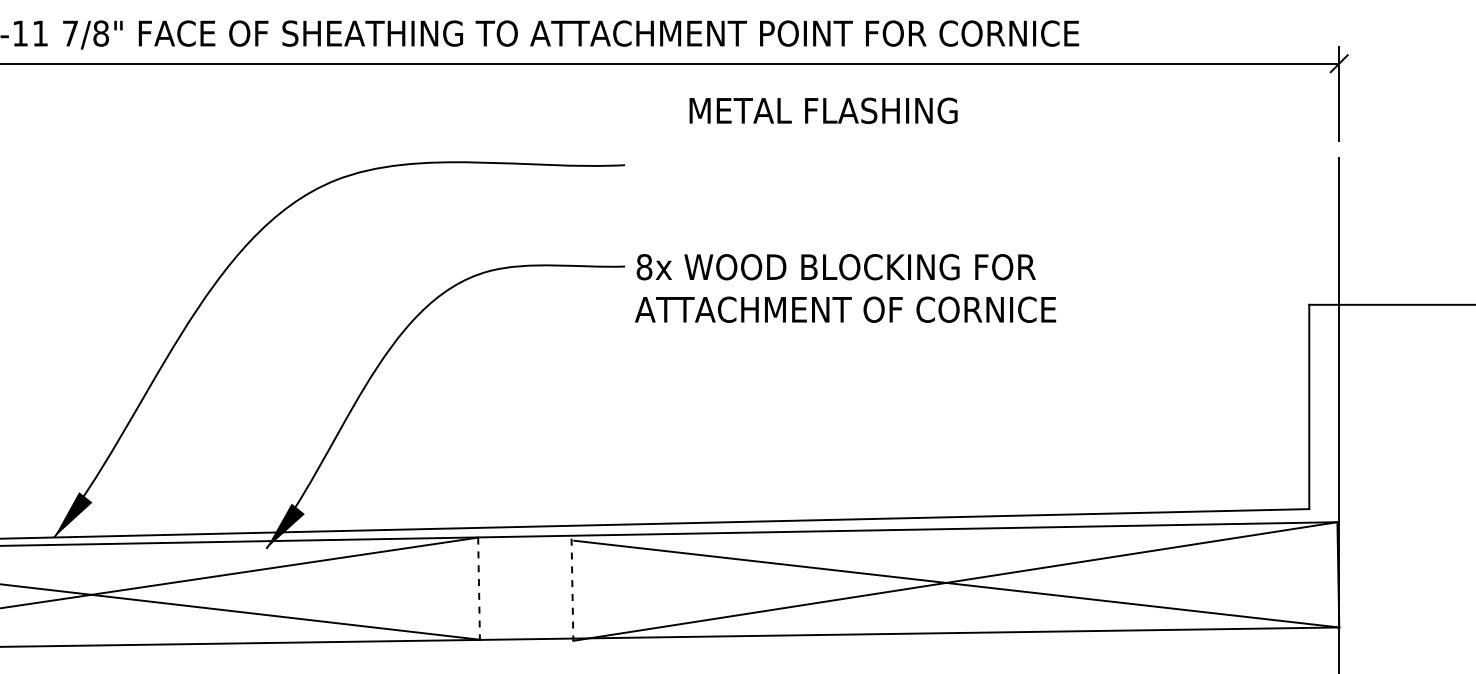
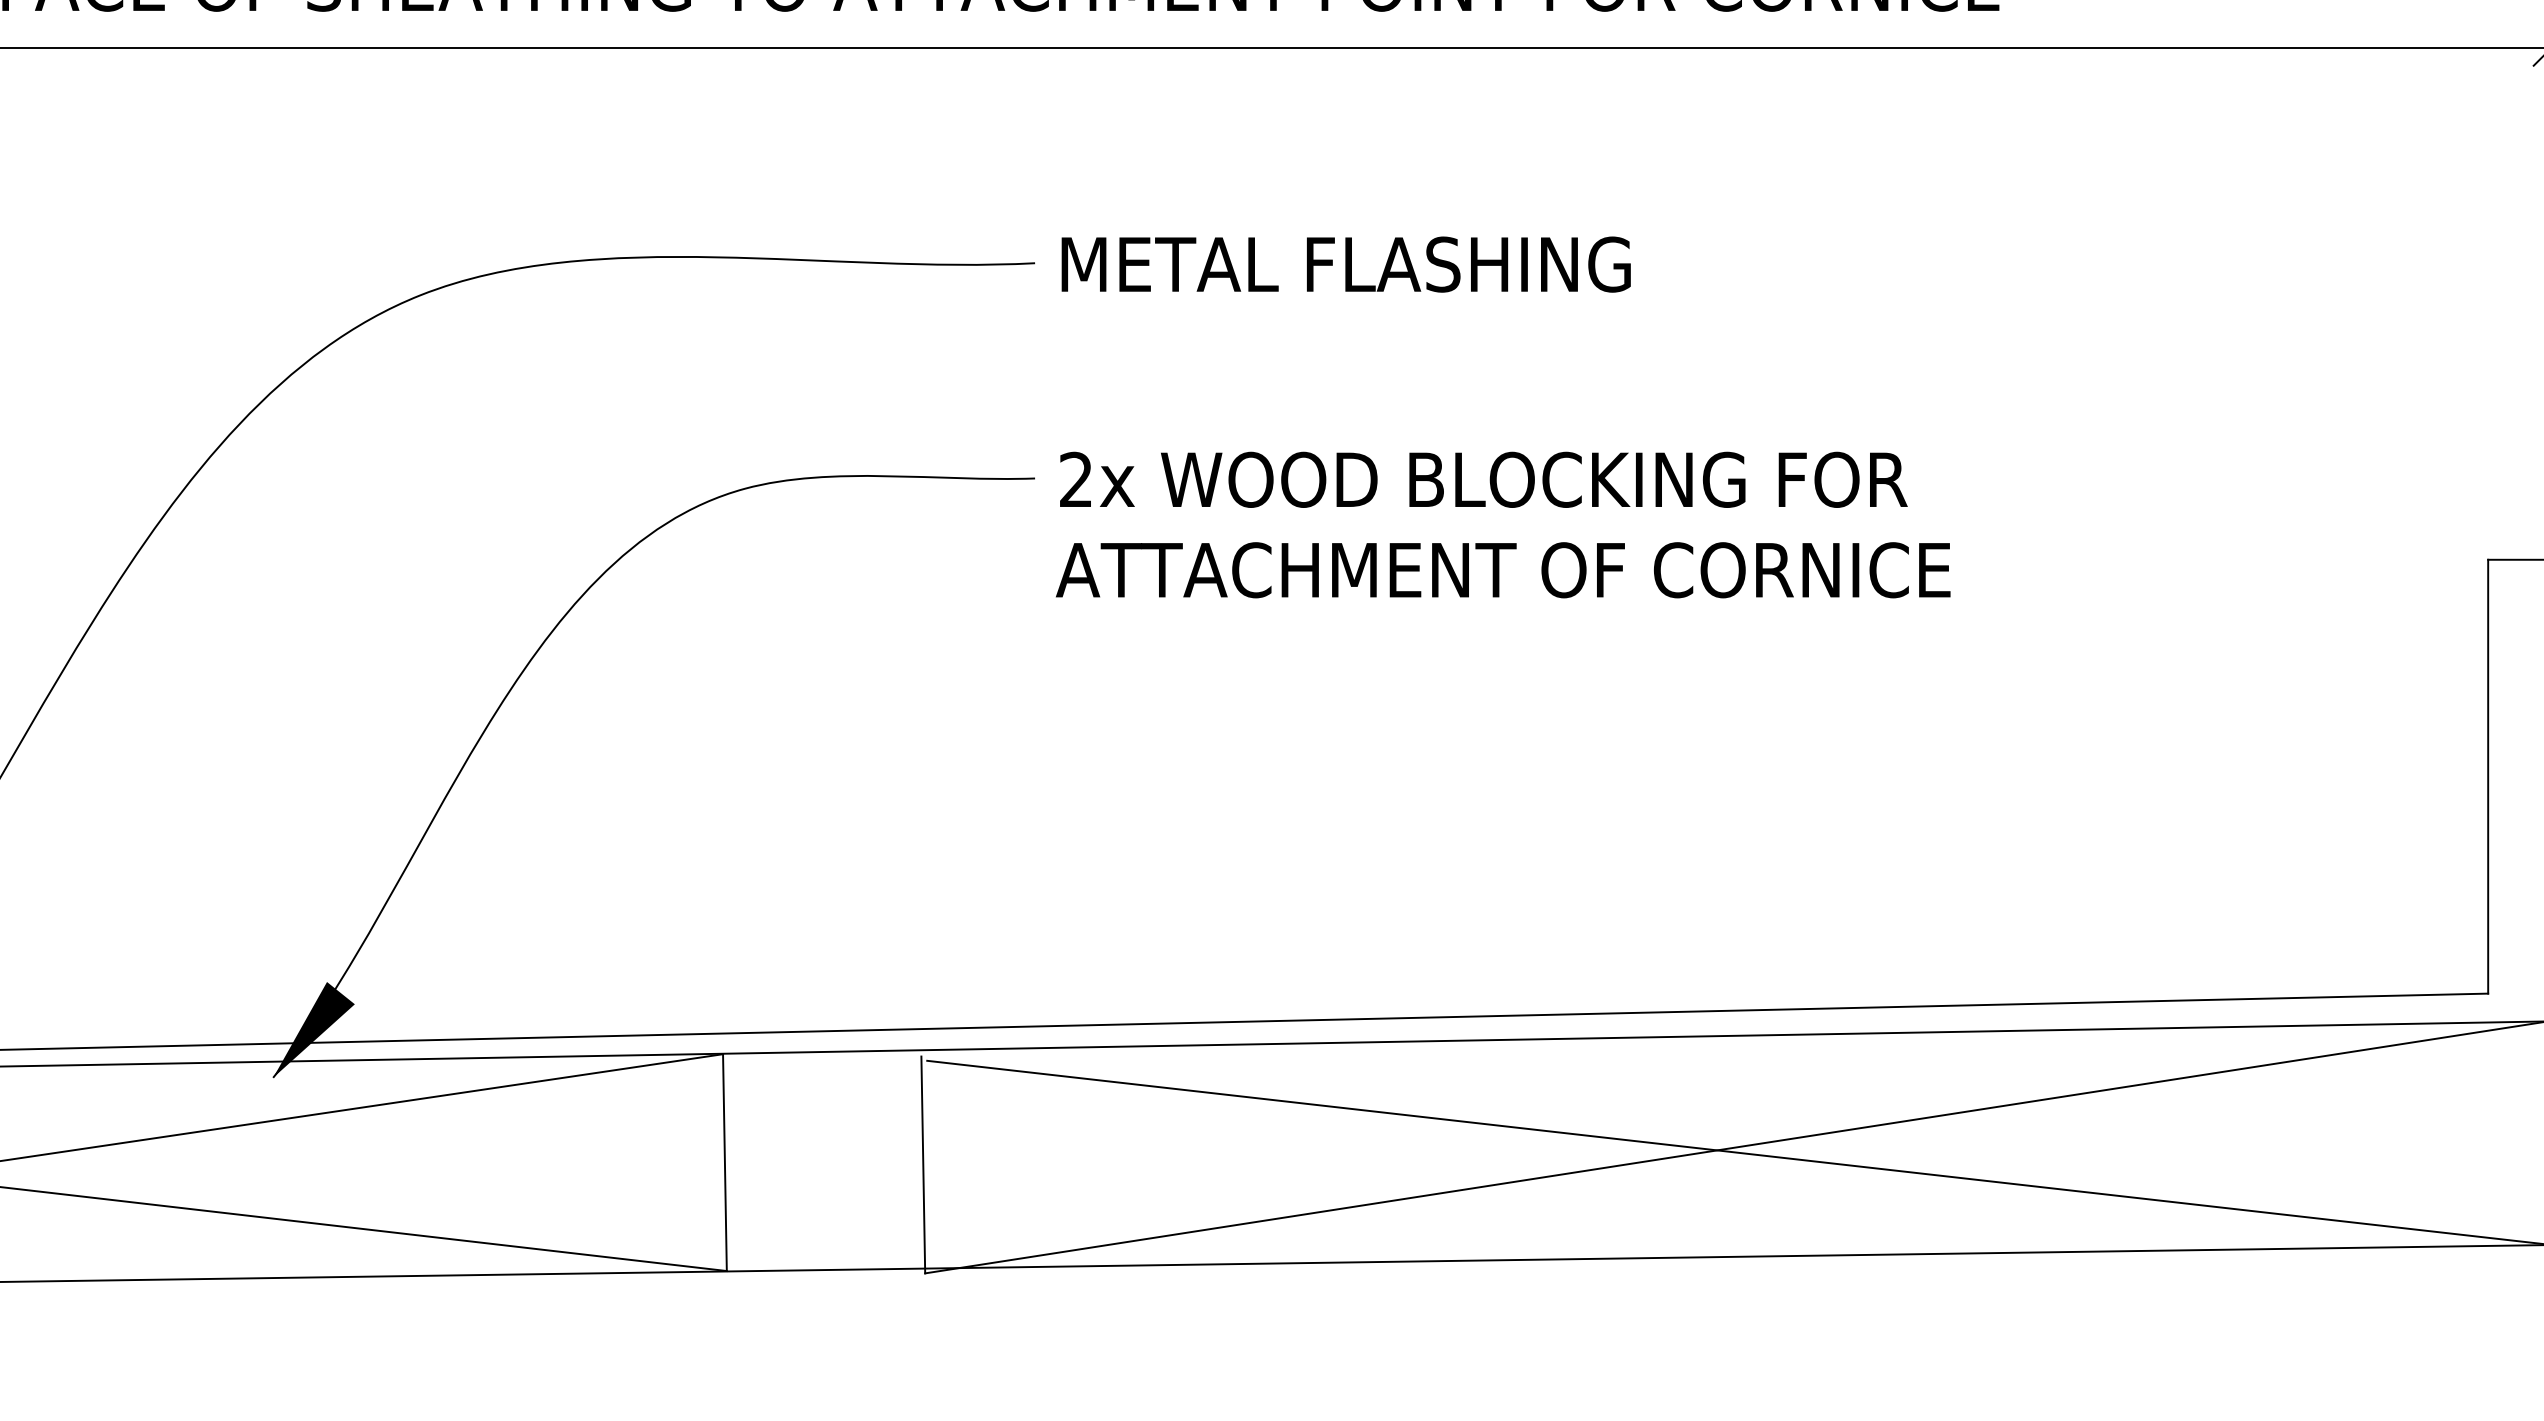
text: (823, 110) -> (1346, 263), moved
text: (644, 267) -> (1076, 480), 8x -> 2x
line: (479, 589) -> (725, 1164), dashed -> solid
line: (572, 590) -> (923, 1166), dashed -> solid

